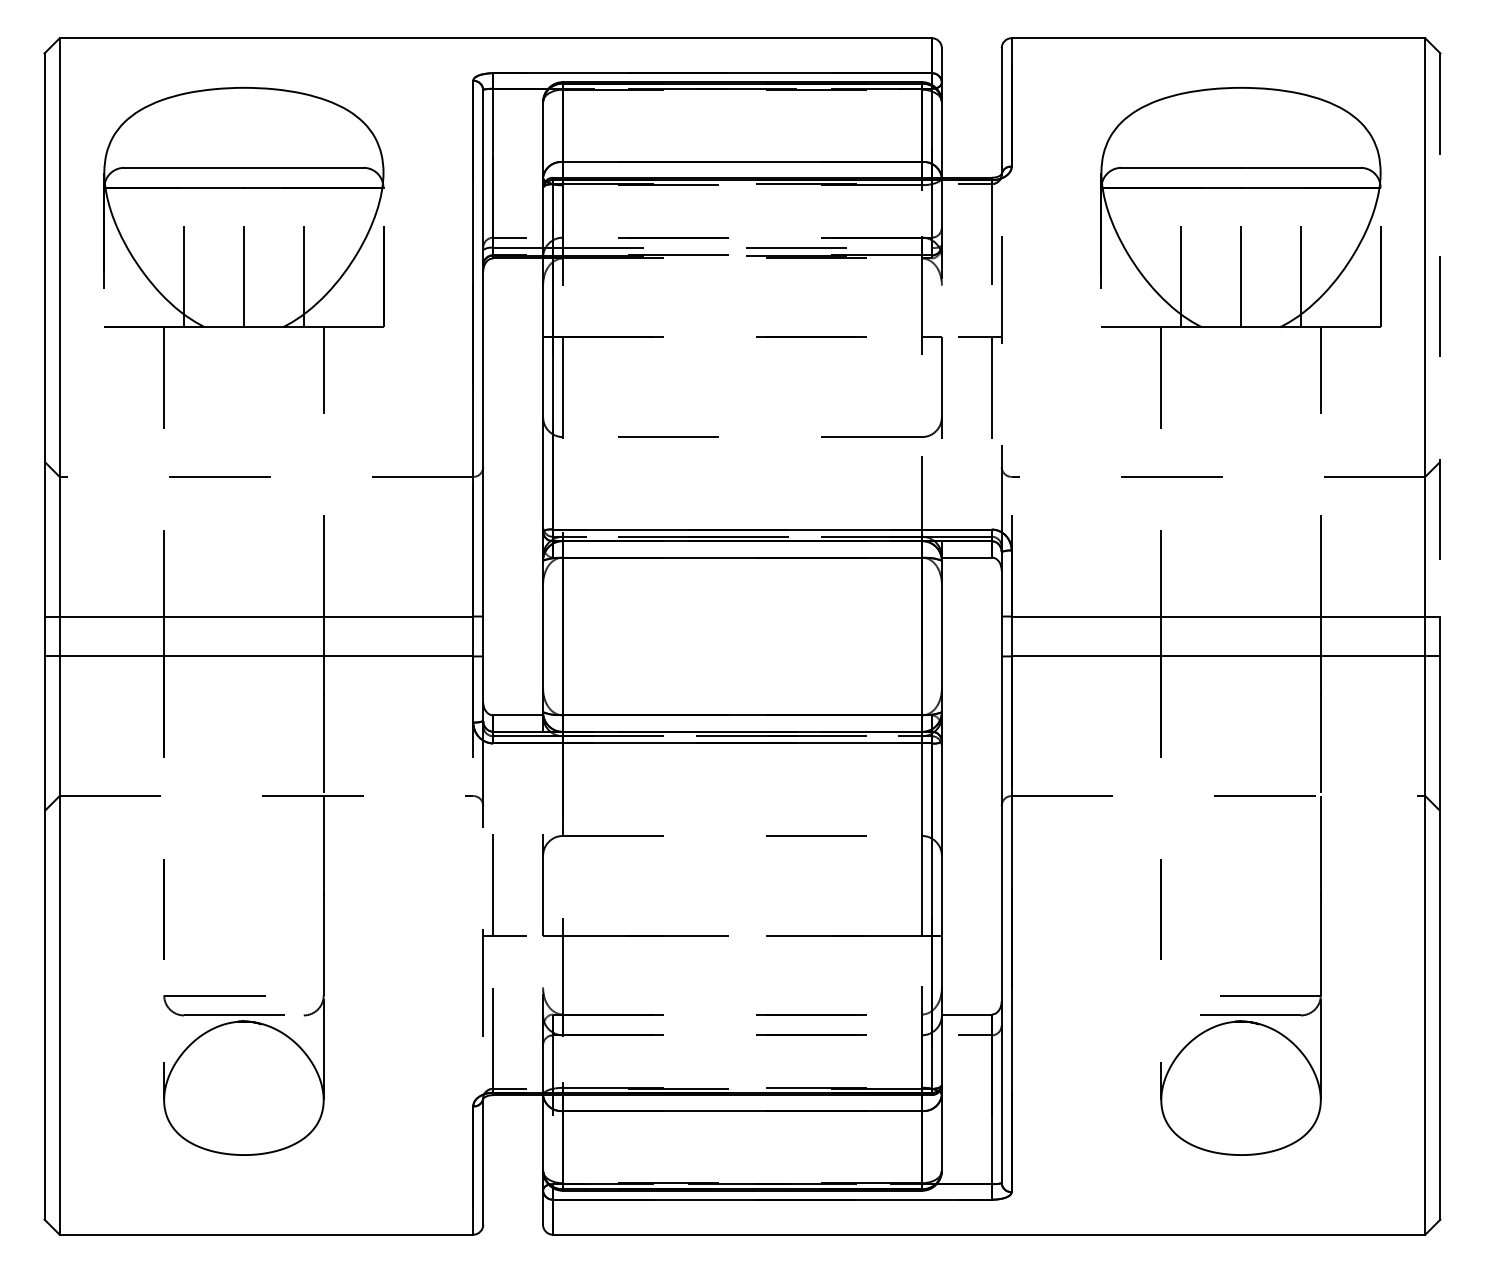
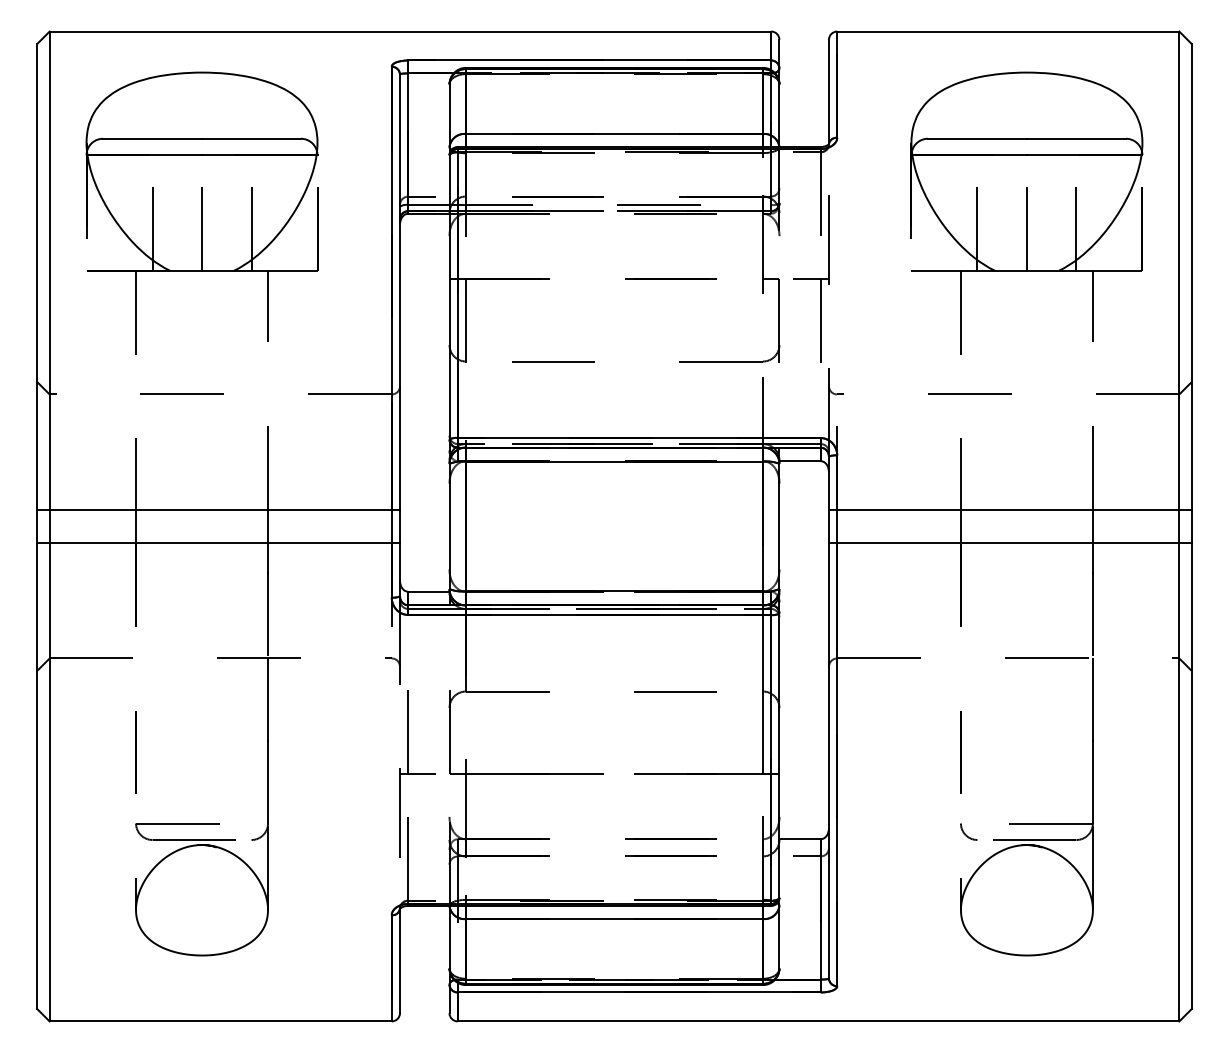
line: (1440, 334) -> (1191, 276), dashed -> solid
arc: (1167, 1008) -> (966, 834), added

